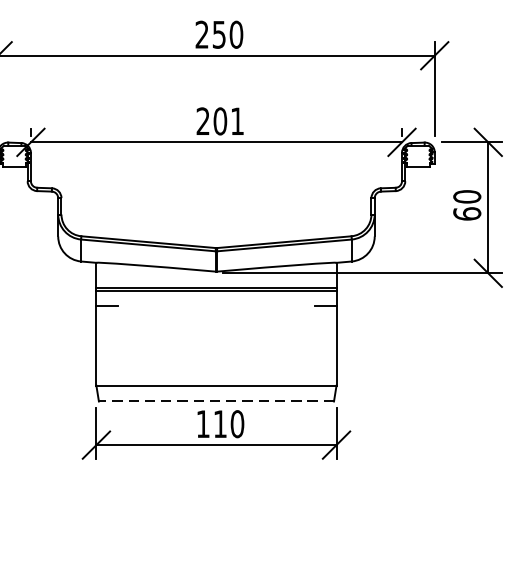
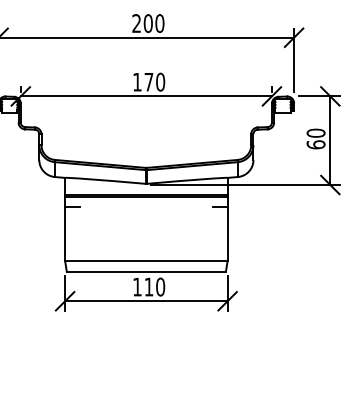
text: (218, 34) -> (147, 23), 250 -> 200
text: (221, 120) -> (149, 81), 201 -> 170
line: (216, 401) -> (146, 271), dashed -> solid

